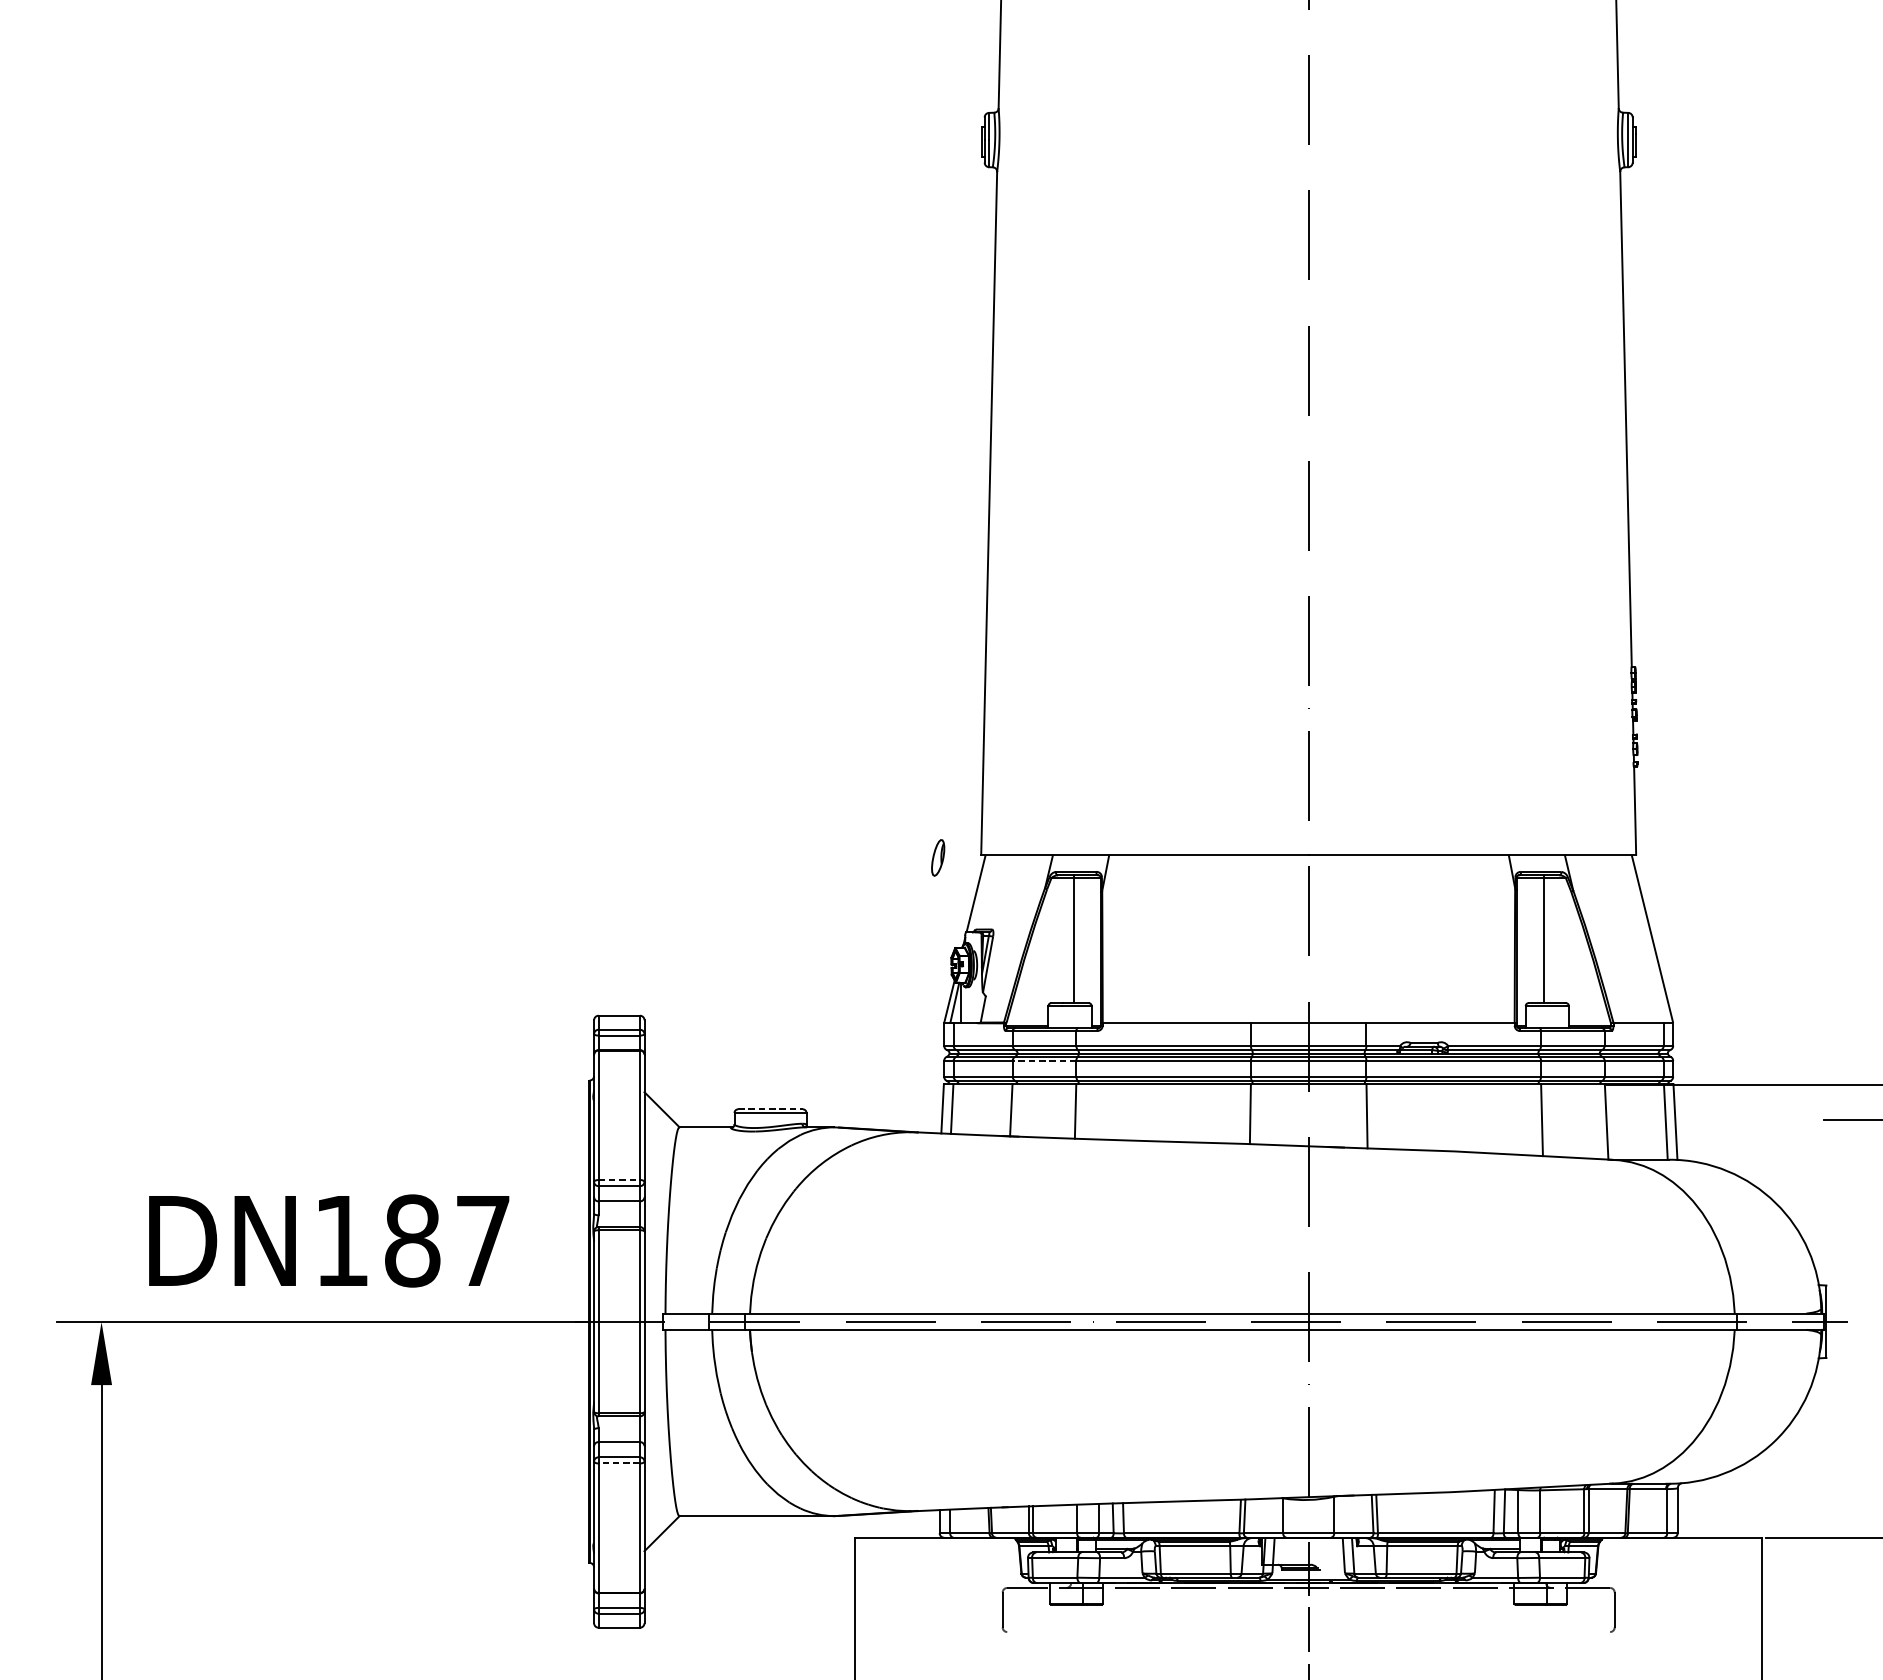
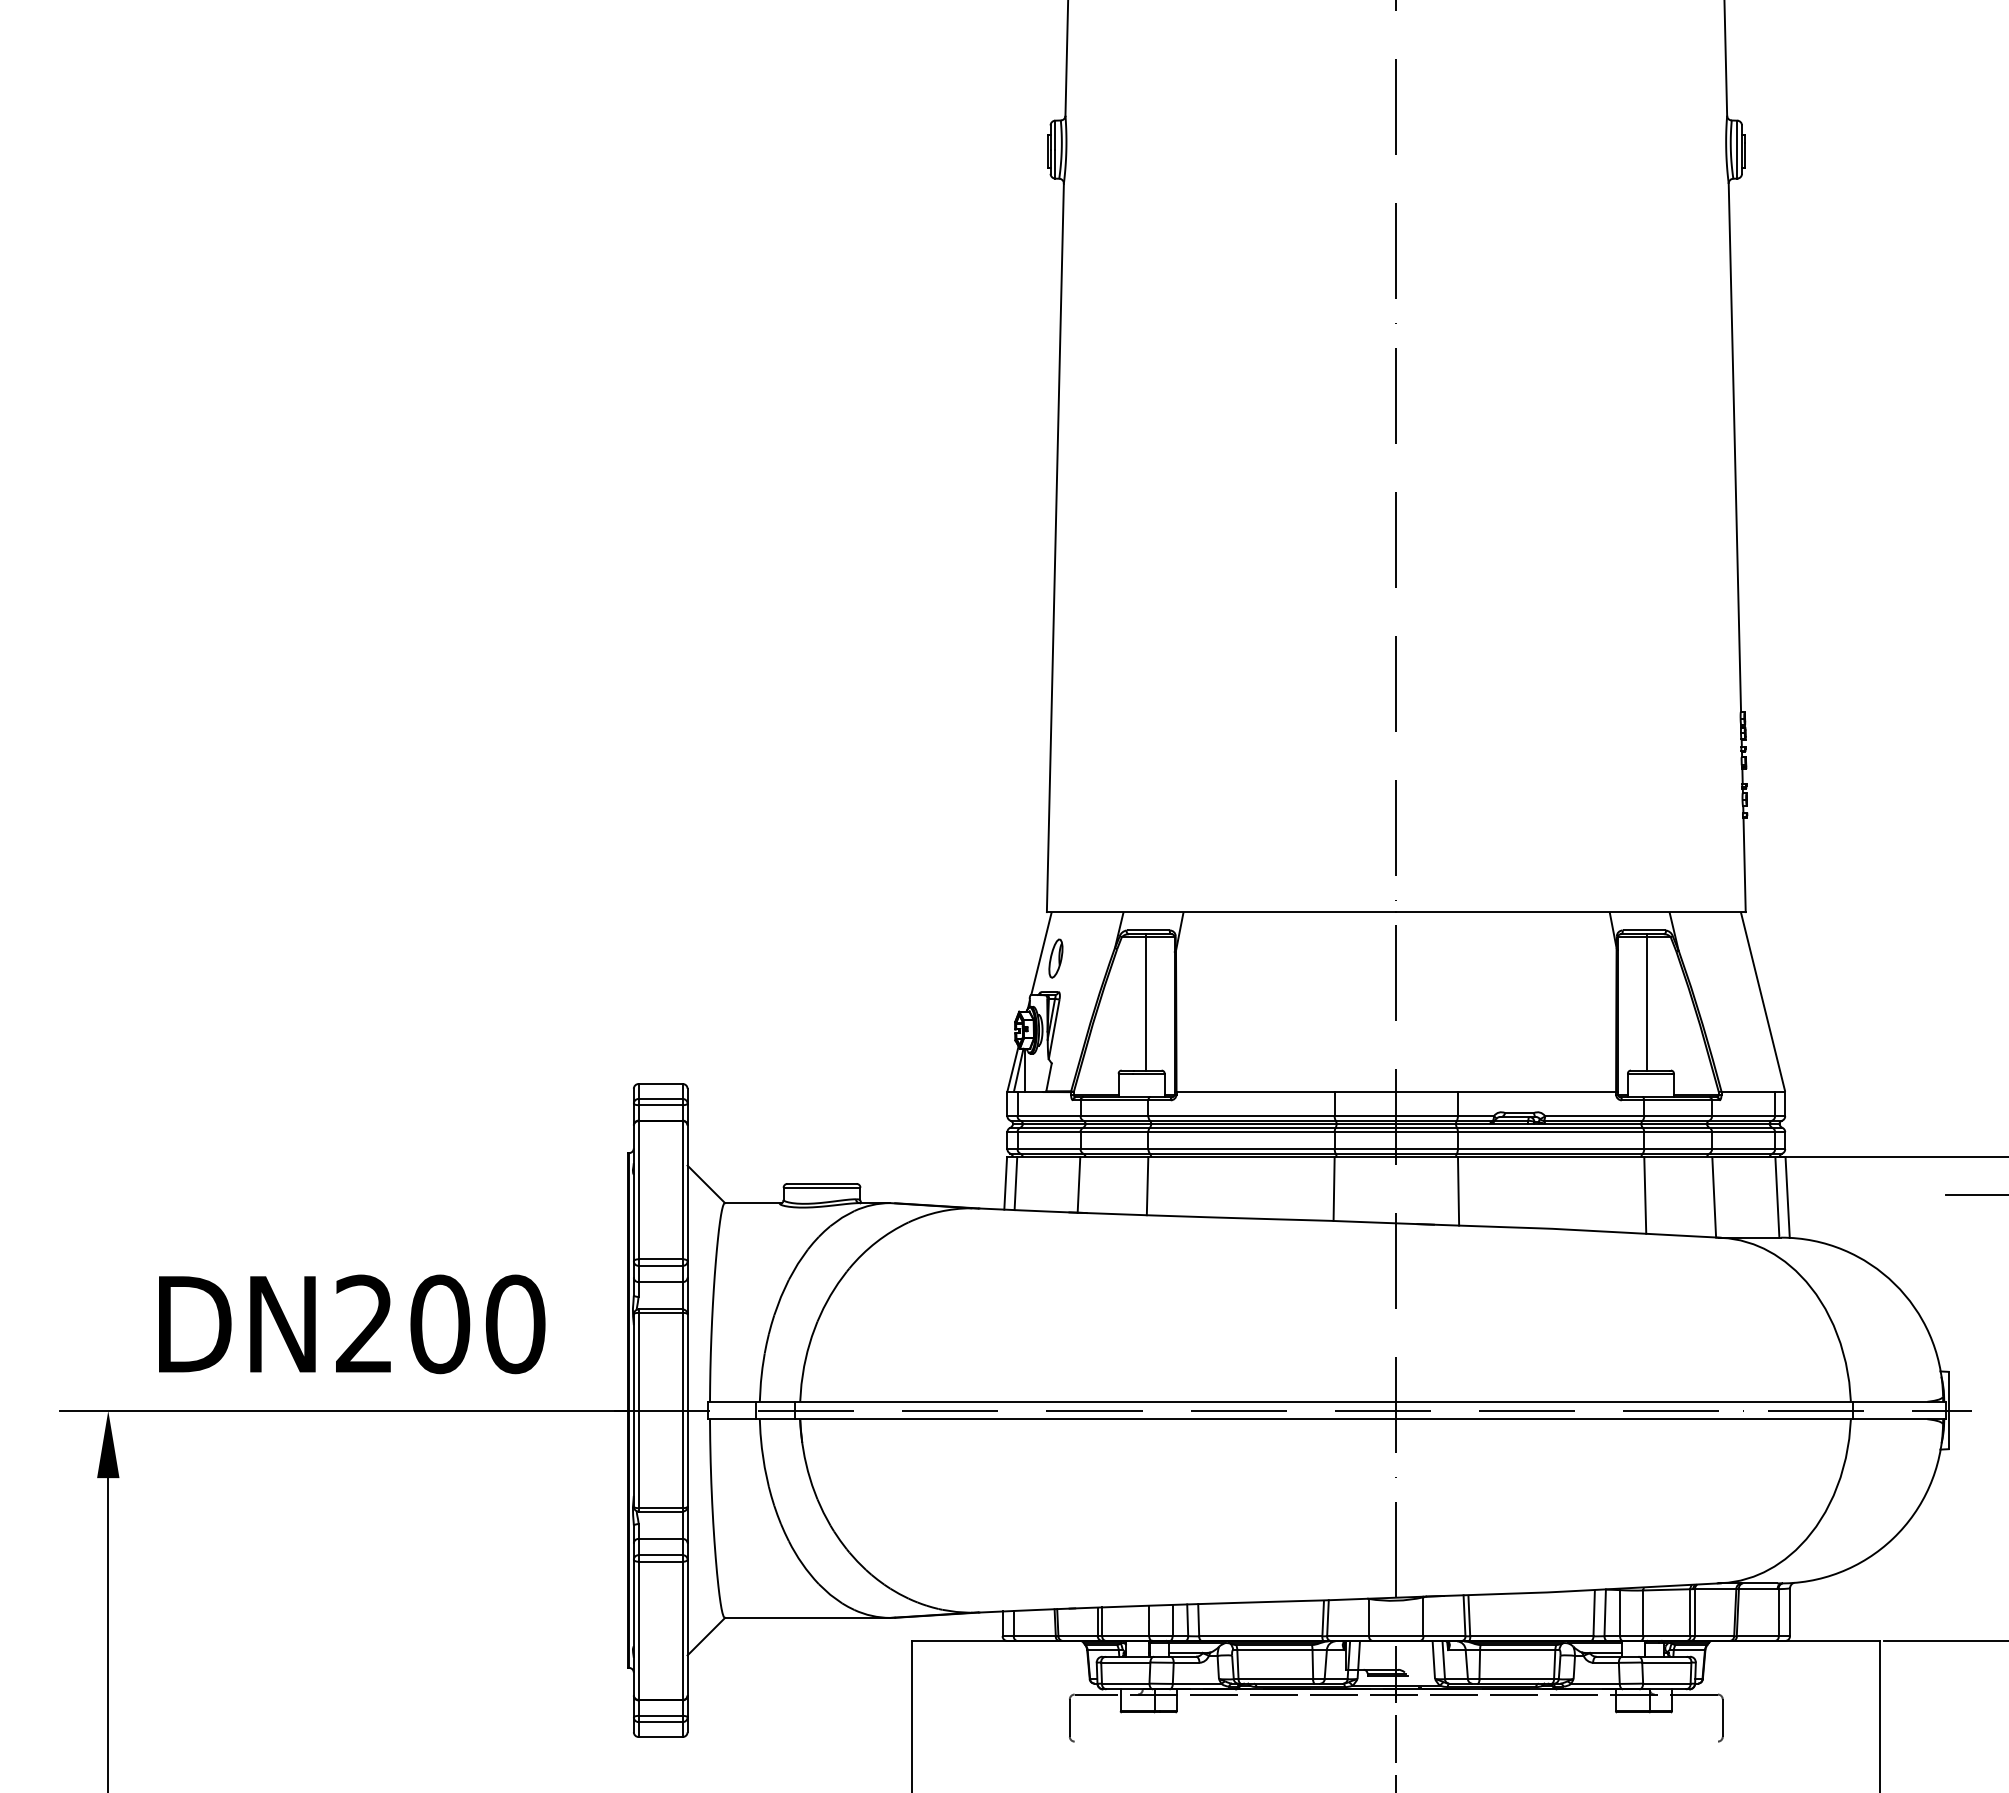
part: (937, 857) -> (1055, 958), moved
line: (1044, 1061) -> (1114, 1132), dashed -> solid
line: (770, 1108) -> (822, 1183), dashed -> solid
line: (620, 1180) -> (661, 1259), dashed -> solid
text: (412, 1241) -> (440, 1324), DN187 -> DN200
line: (619, 1463) -> (660, 1561), dashed -> solid

